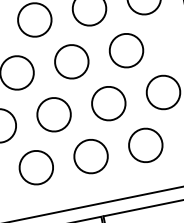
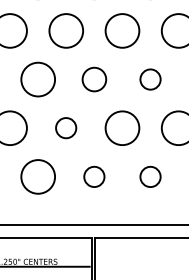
circle: (126, 50) -> (150, 79), size x0.6
circle: (71, 61) -> (94, 79), size x0.7
circle: (53, 114) -> (65, 127), size x0.6
circle: (145, 145) -> (150, 176), size x0.6
circle: (91, 156) -> (94, 176), size x0.6

